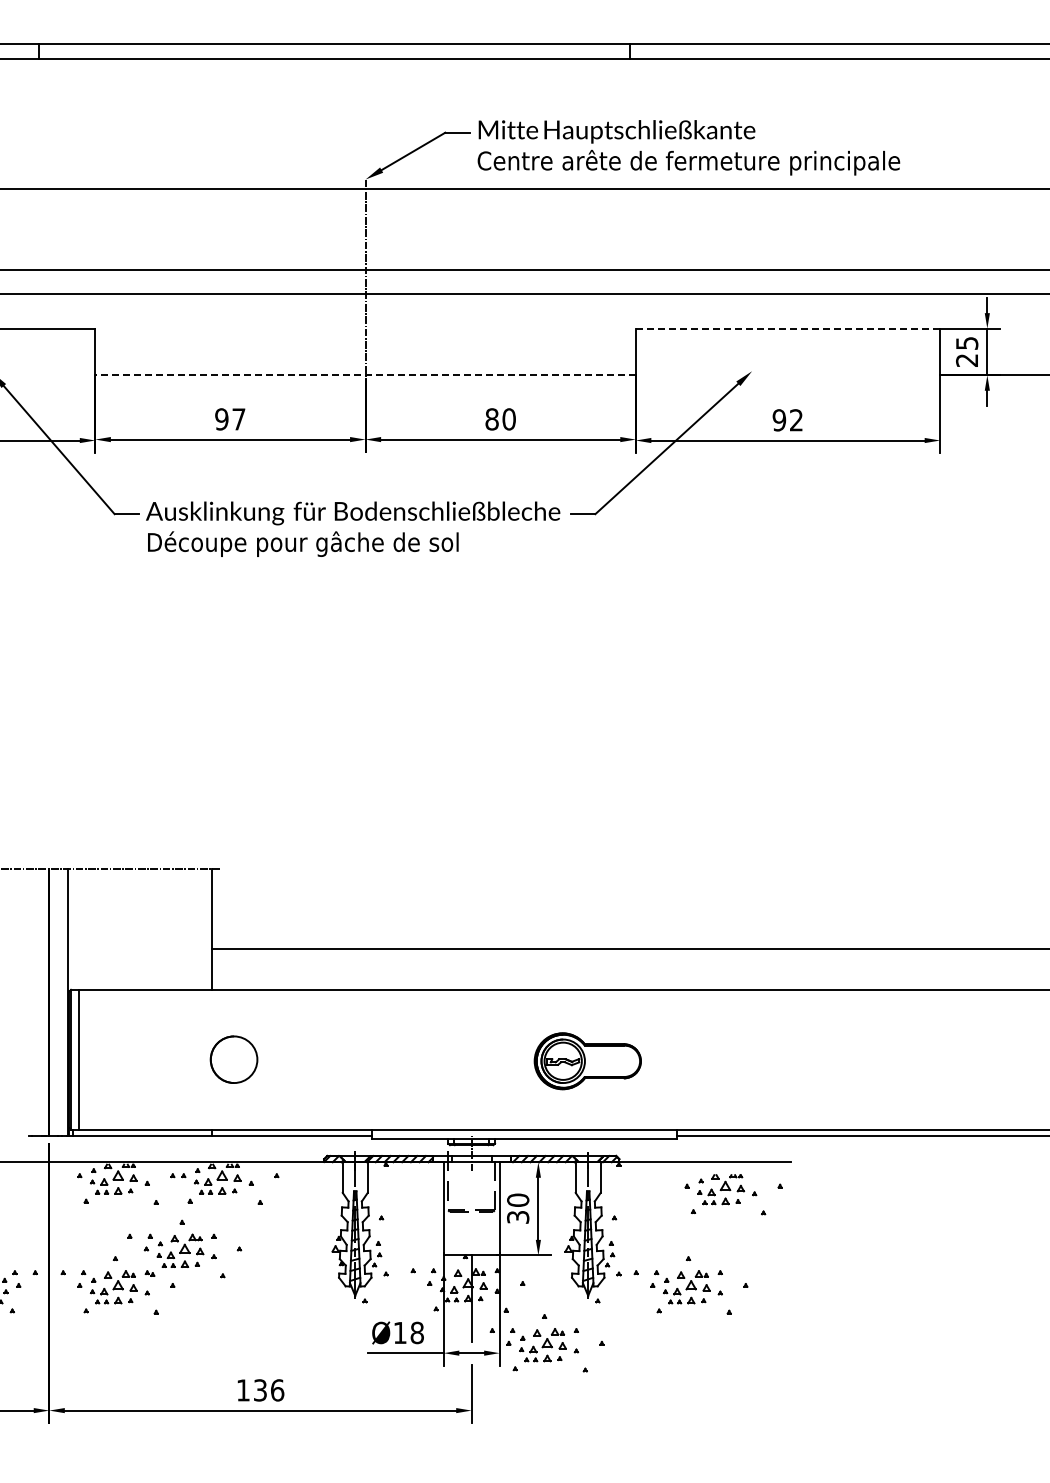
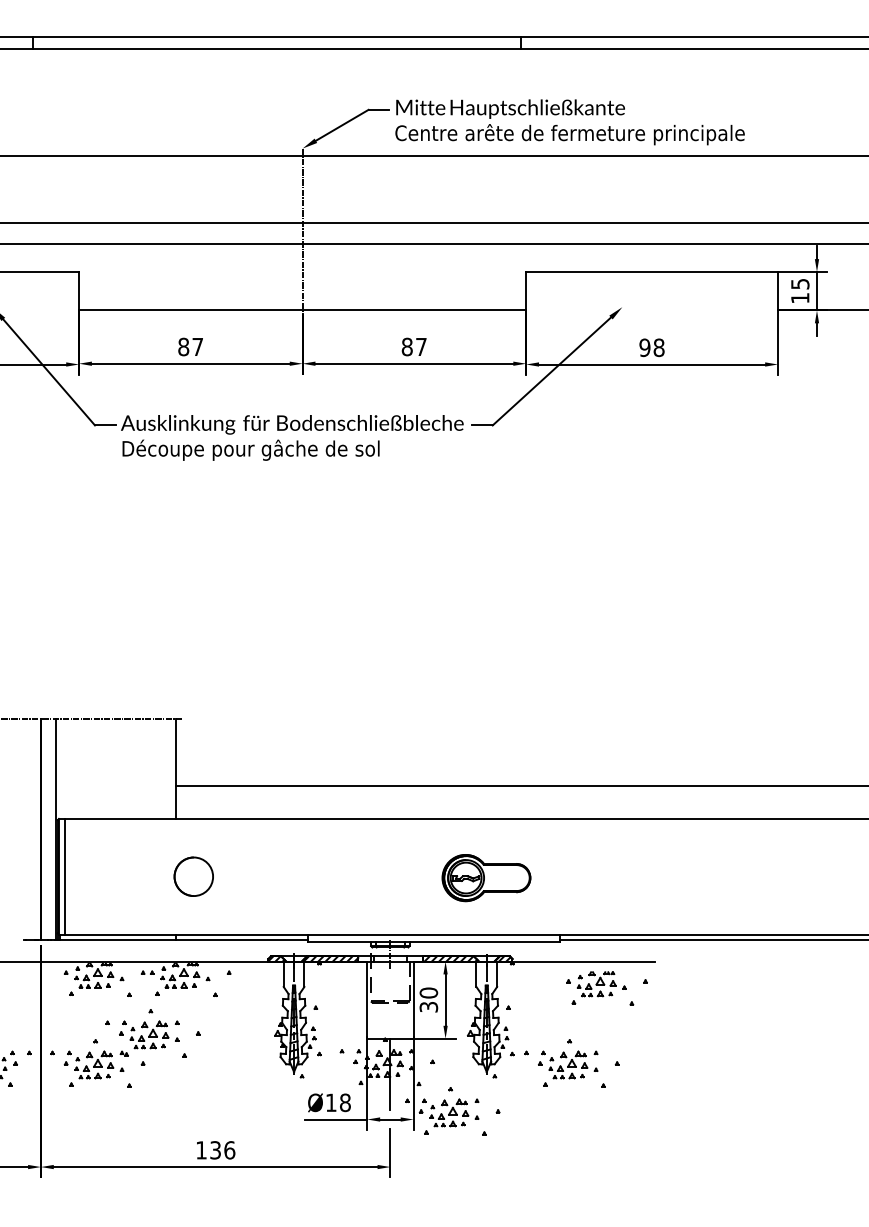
line: (788, 328) -> (652, 271), dashed -> solid
text: (966, 360) -> (799, 298), 25 -> 15
line: (365, 375) -> (302, 310), dashed -> solid
text: (221, 419) -> (183, 347), 97 -> 87
text: (508, 419) -> (420, 347), 80 -> 87
text: (796, 420) -> (659, 347), 92 -> 98

